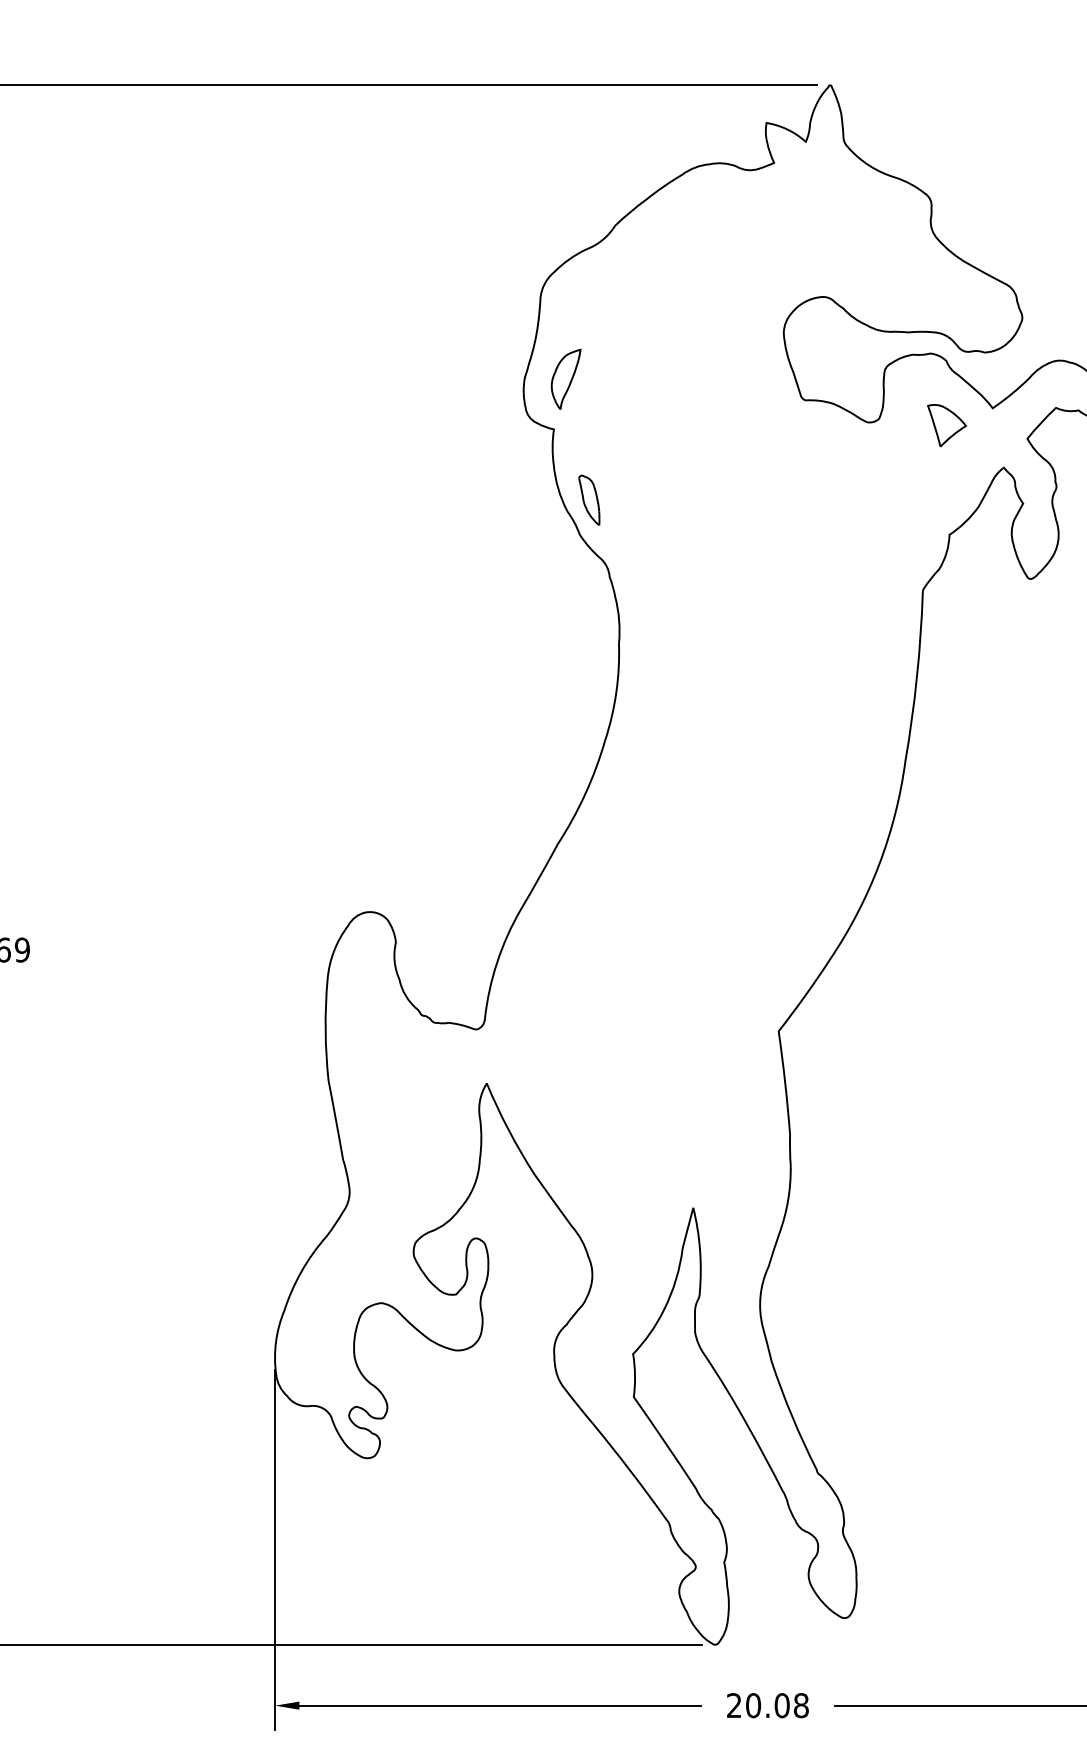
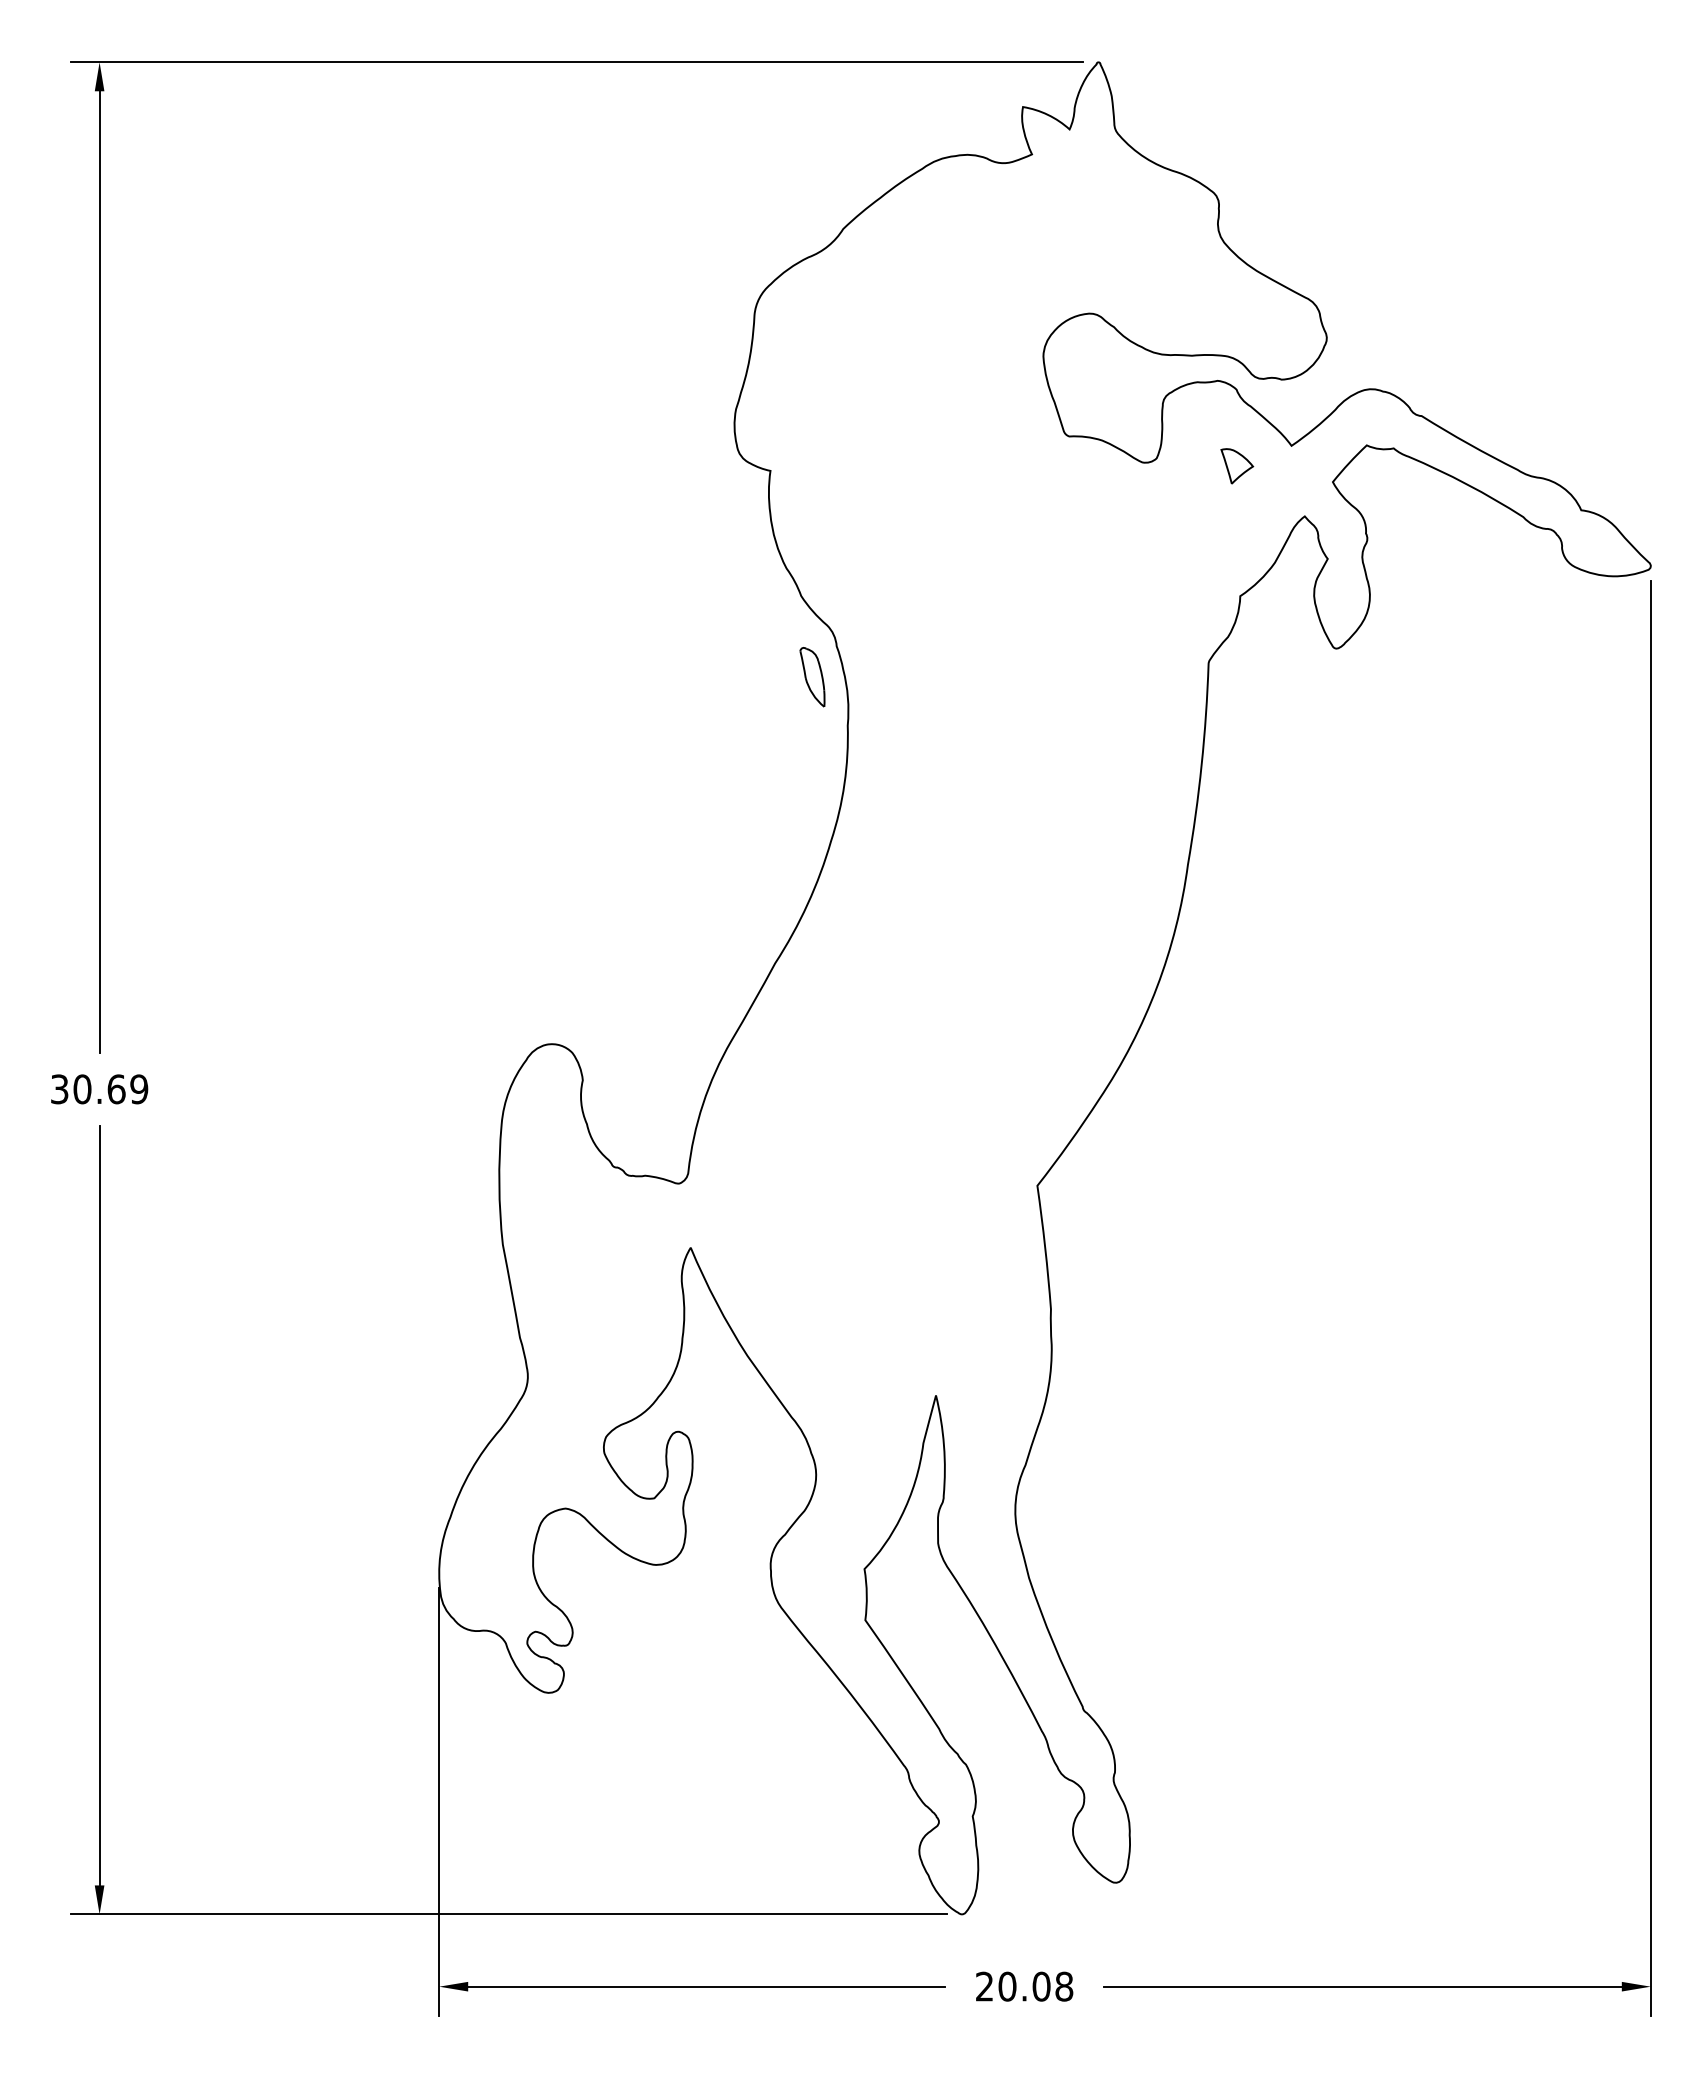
part: (565, 379) -> (784, 411), removed
part: (946, 424) -> (1236, 465), size x0.7
part: (589, 500) -> (812, 677), moved

